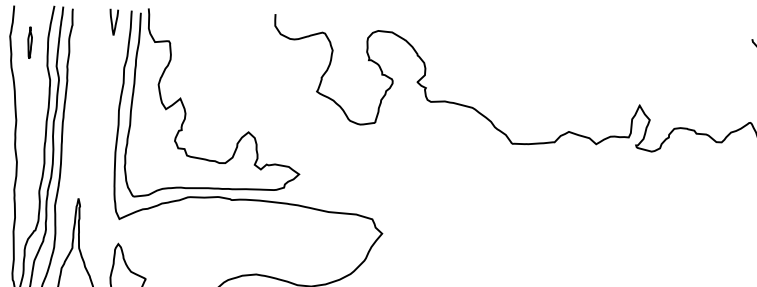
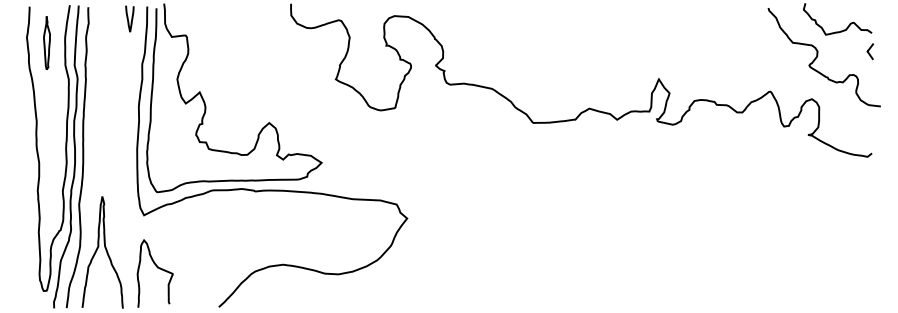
part: (29, 42) -> (46, 42), size x1.67

